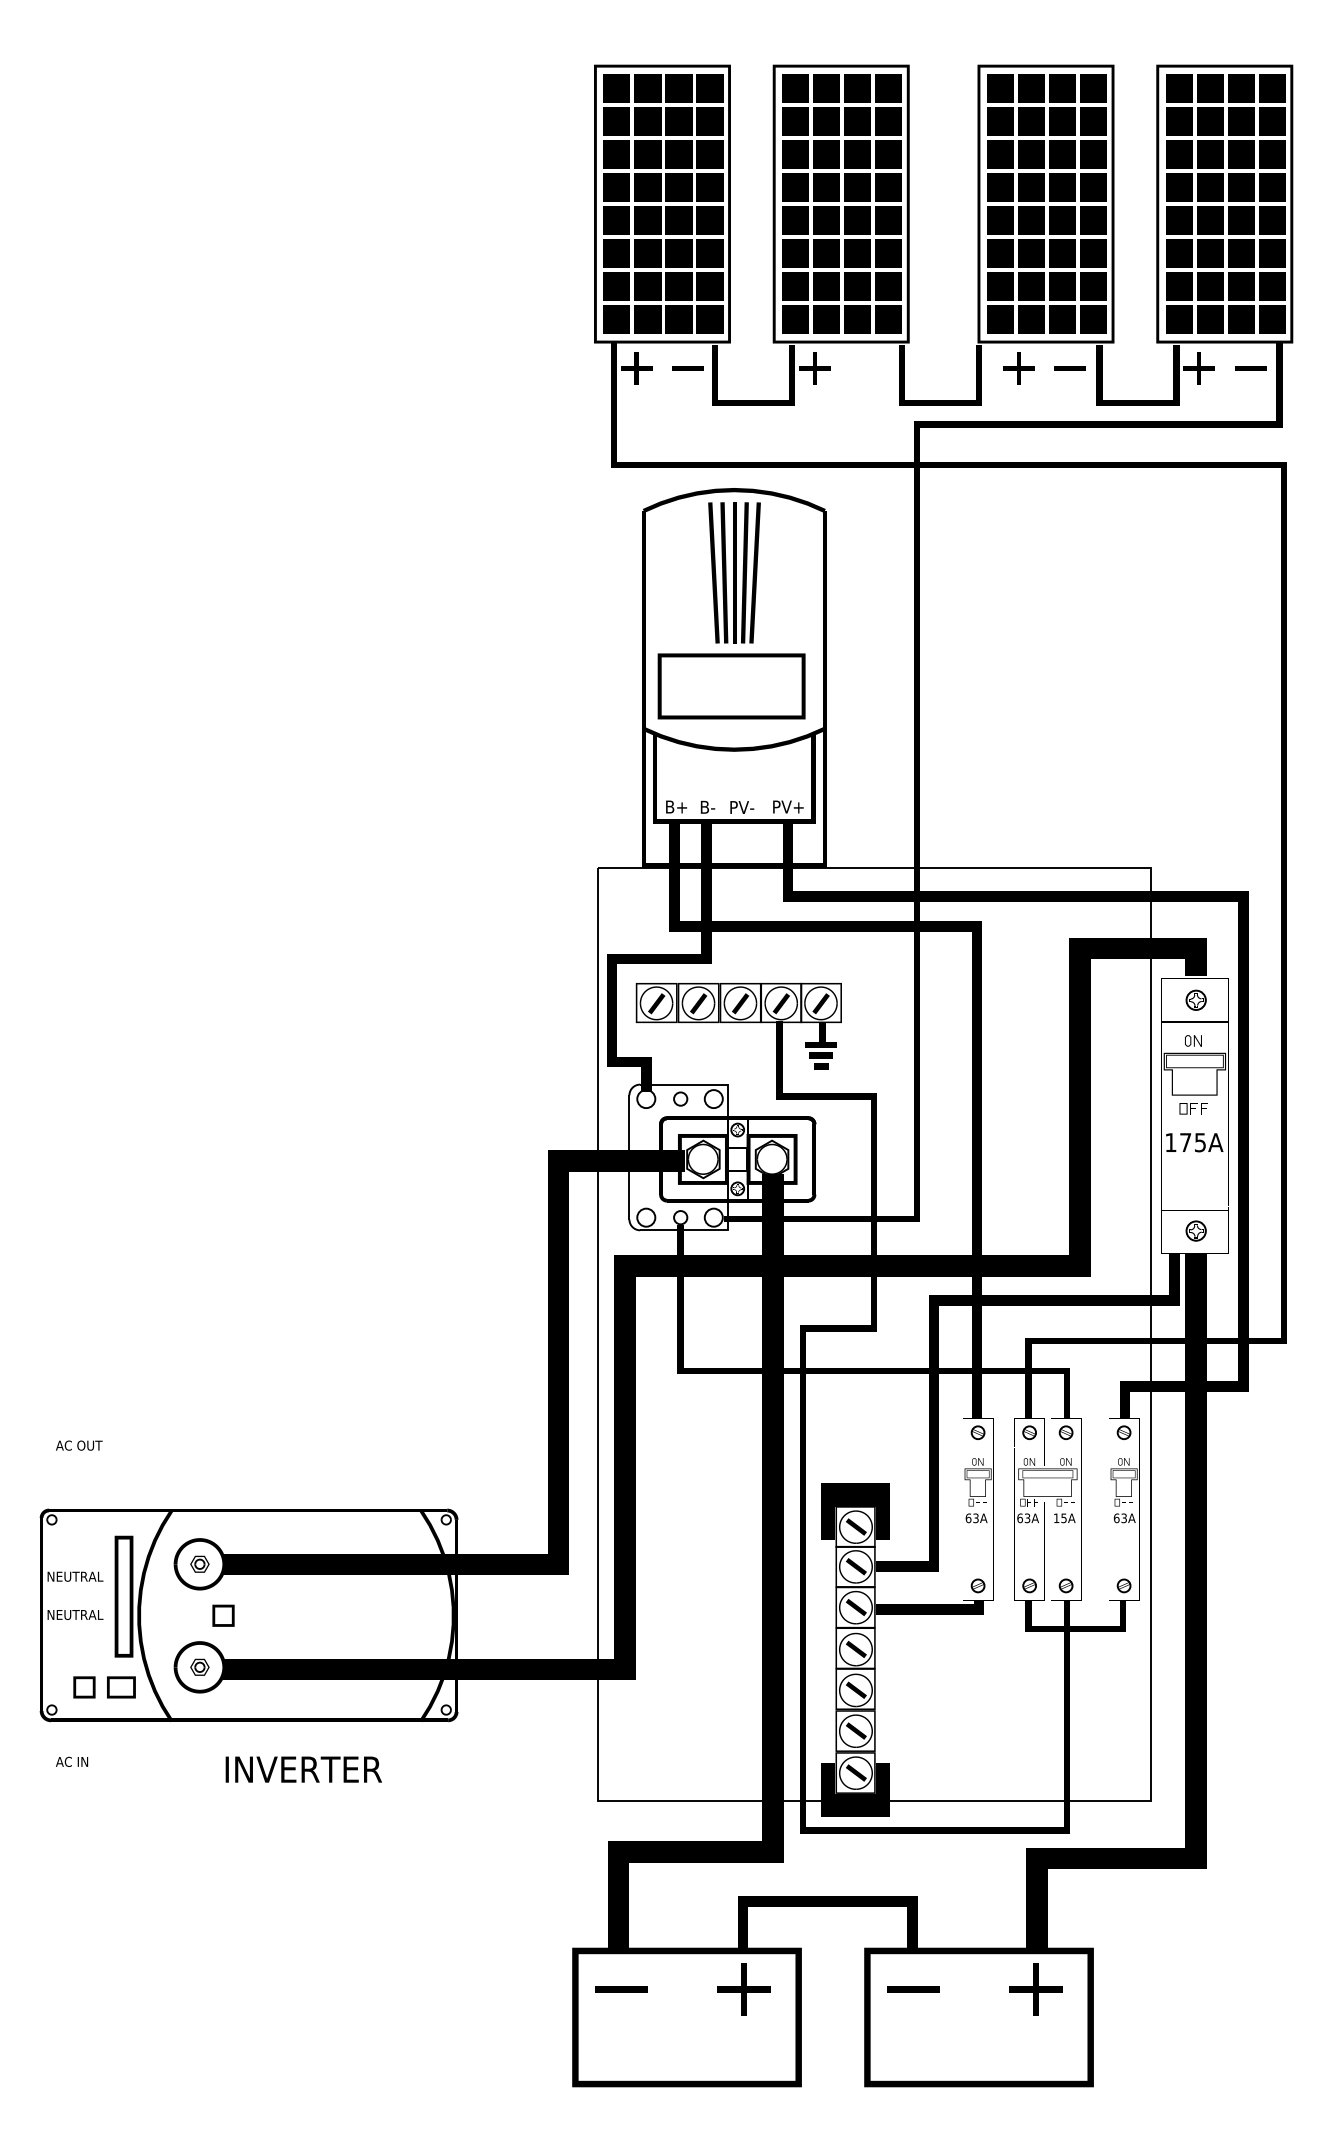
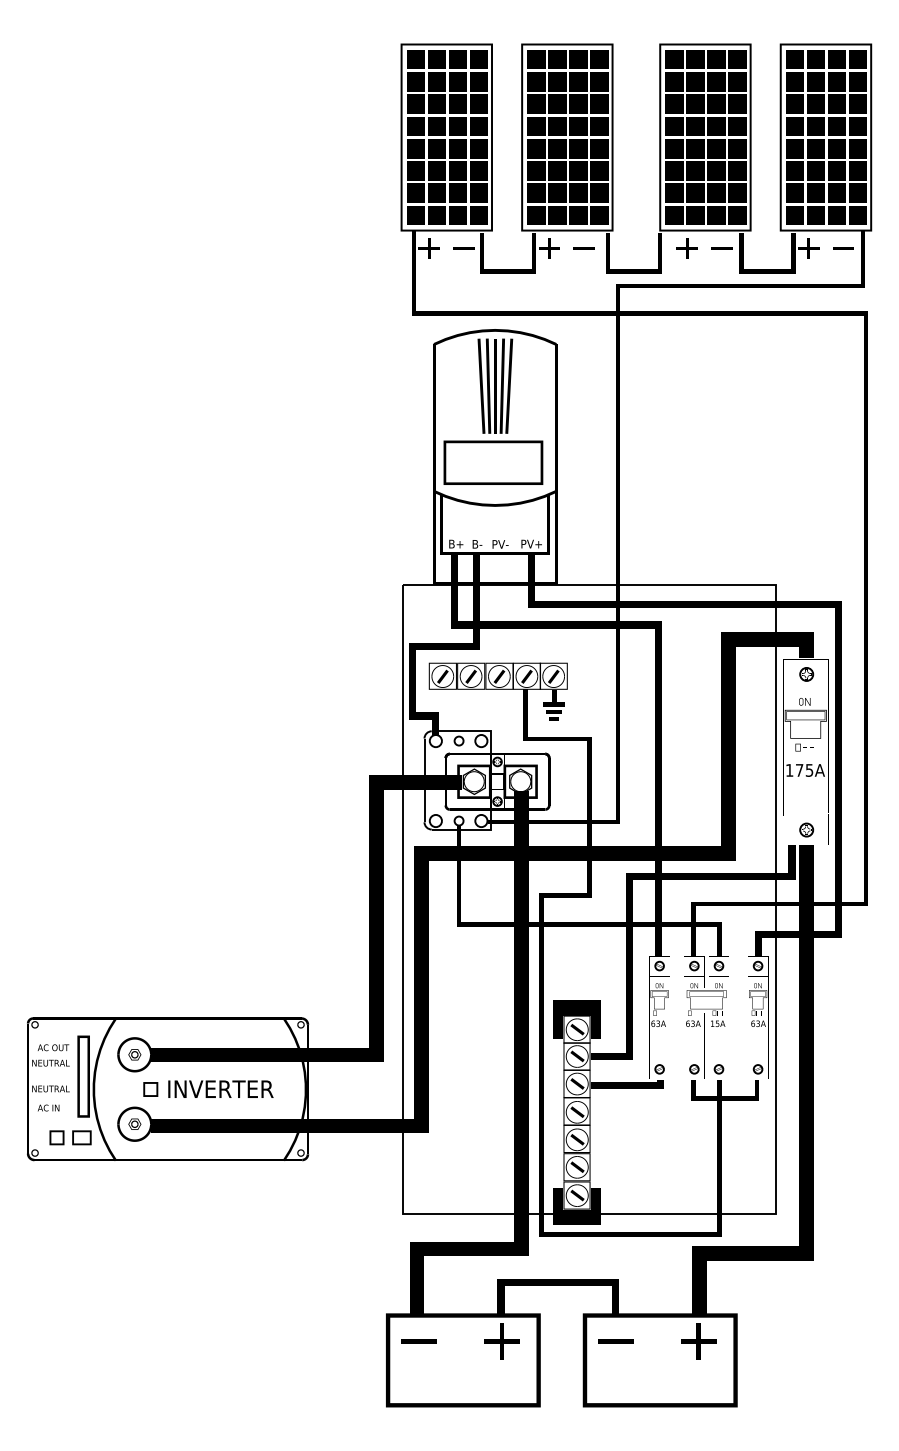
line: (865, 368) -> (583, 248), added
text: (79, 1445) -> (53, 1047), moved
text: (71, 1761) -> (48, 1107), moved
text: (303, 1768) -> (220, 1088), moved

